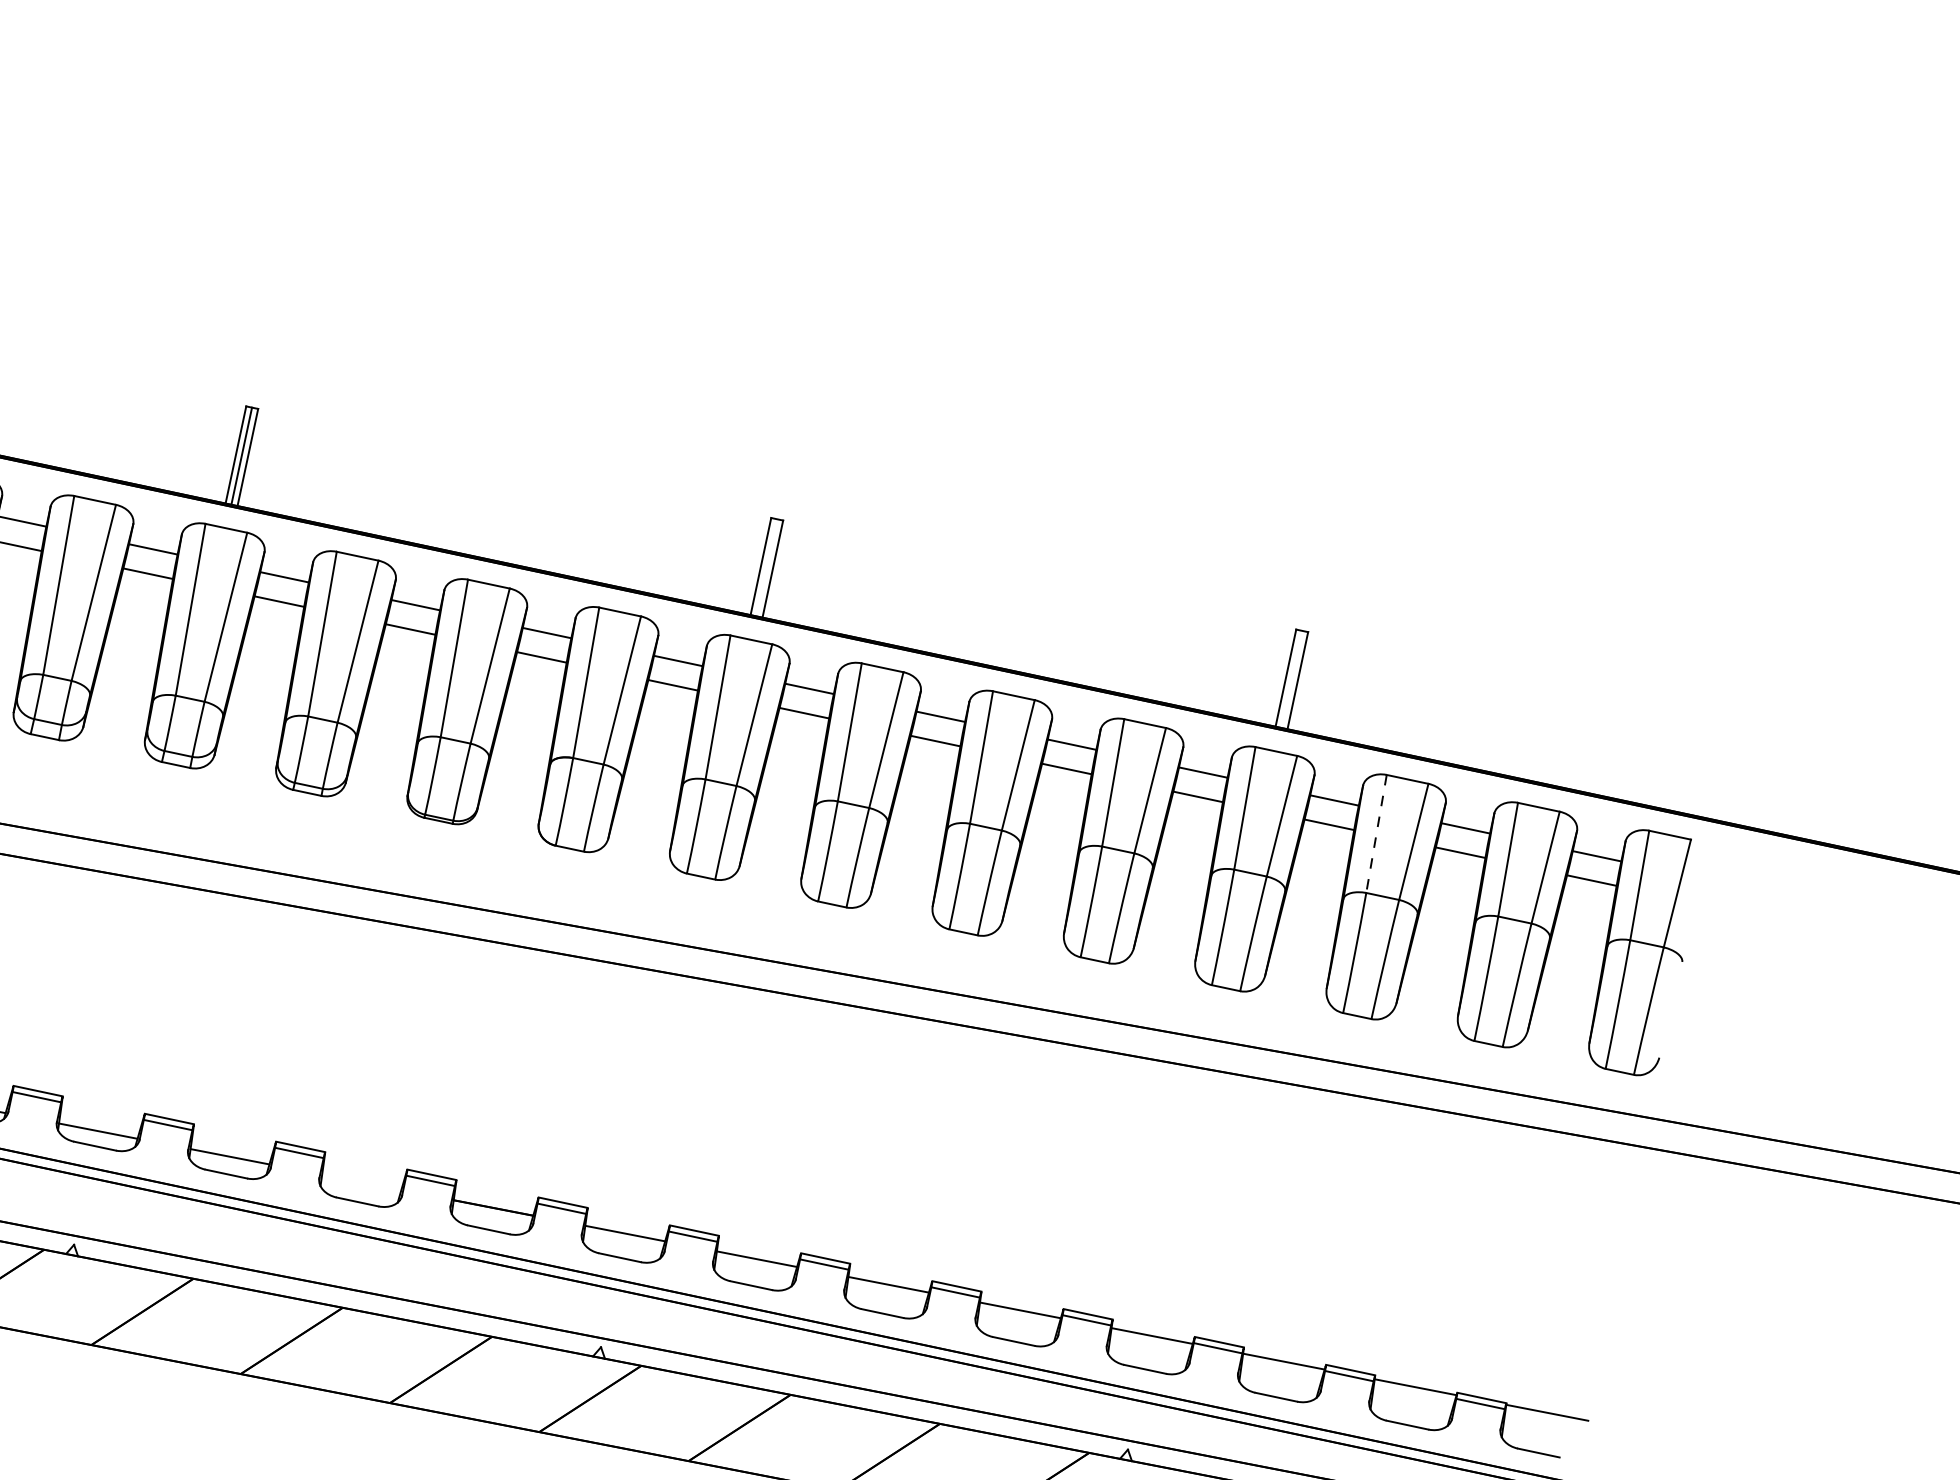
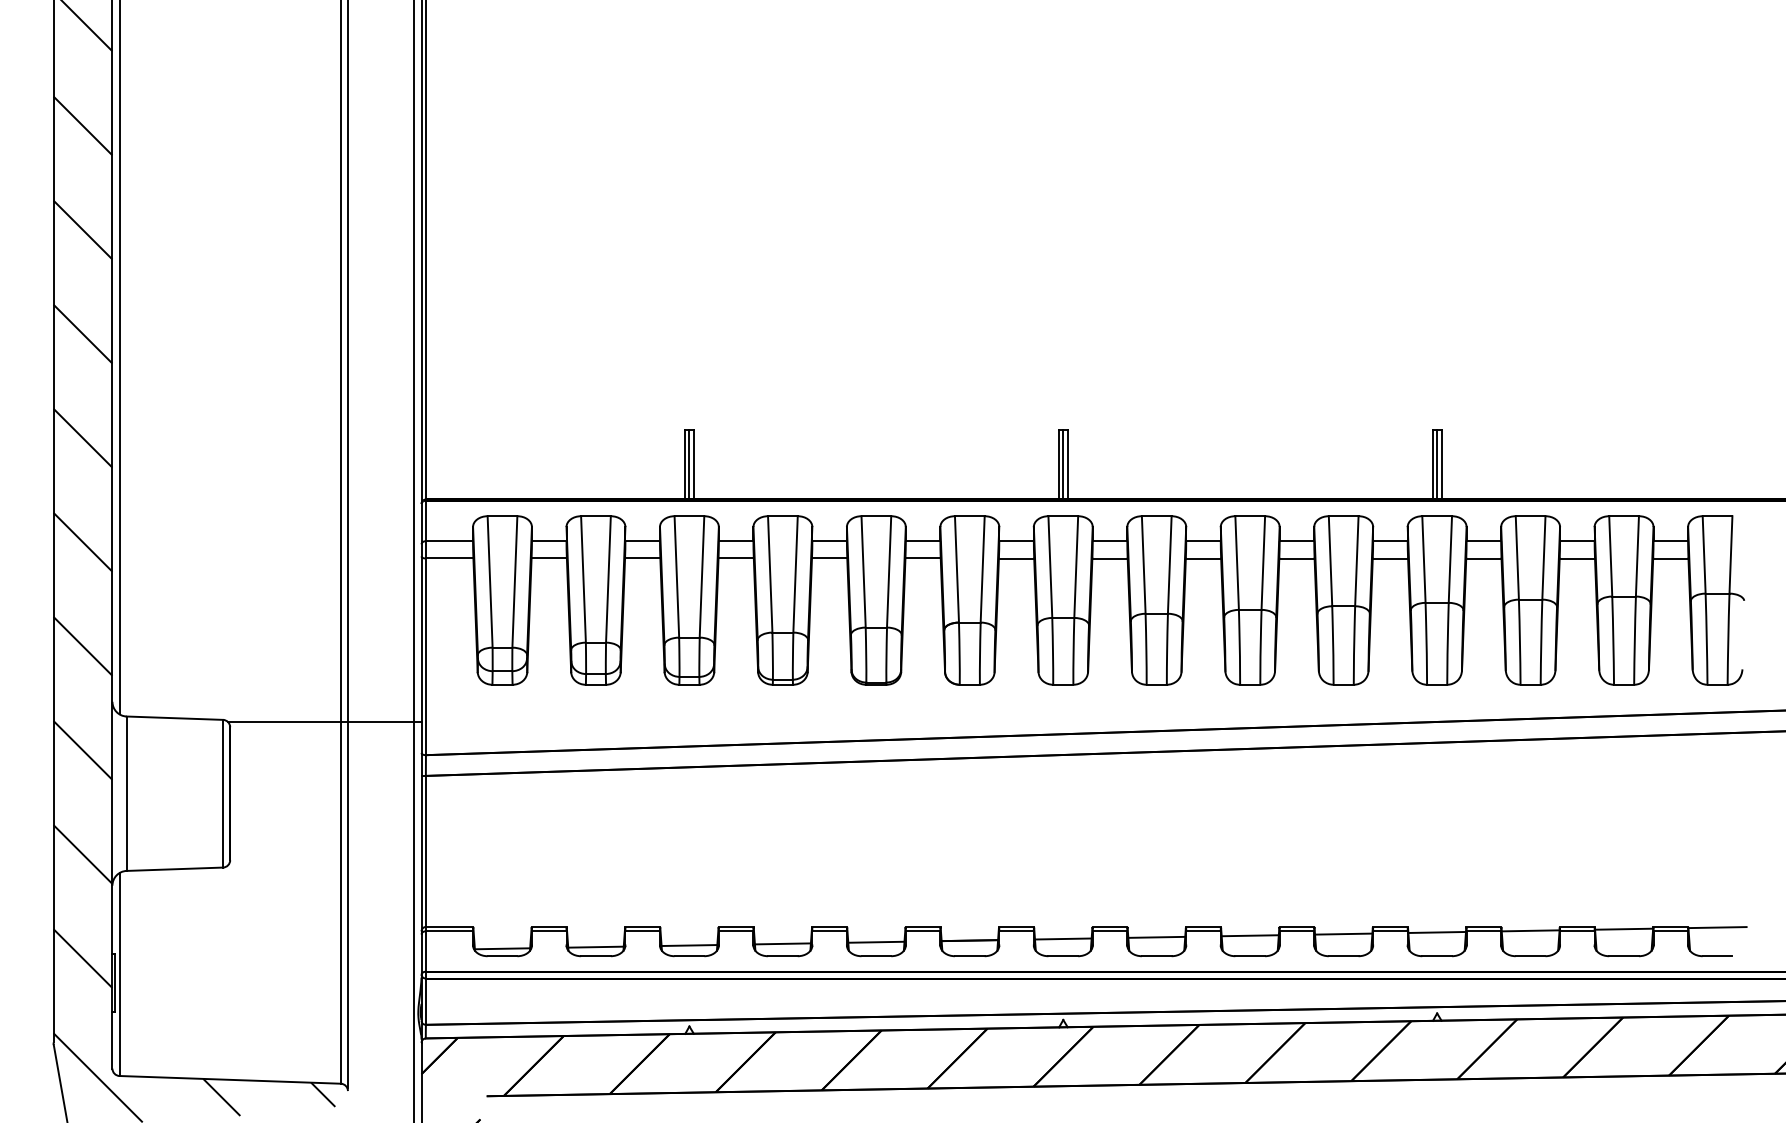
line: (767, 567) -> (1063, 464), added
line: (1292, 678) -> (1437, 464), added
line: (1376, 833) -> (1517, 557), dashed -> solid
line: (362, 1181) -> (876, 941), added

